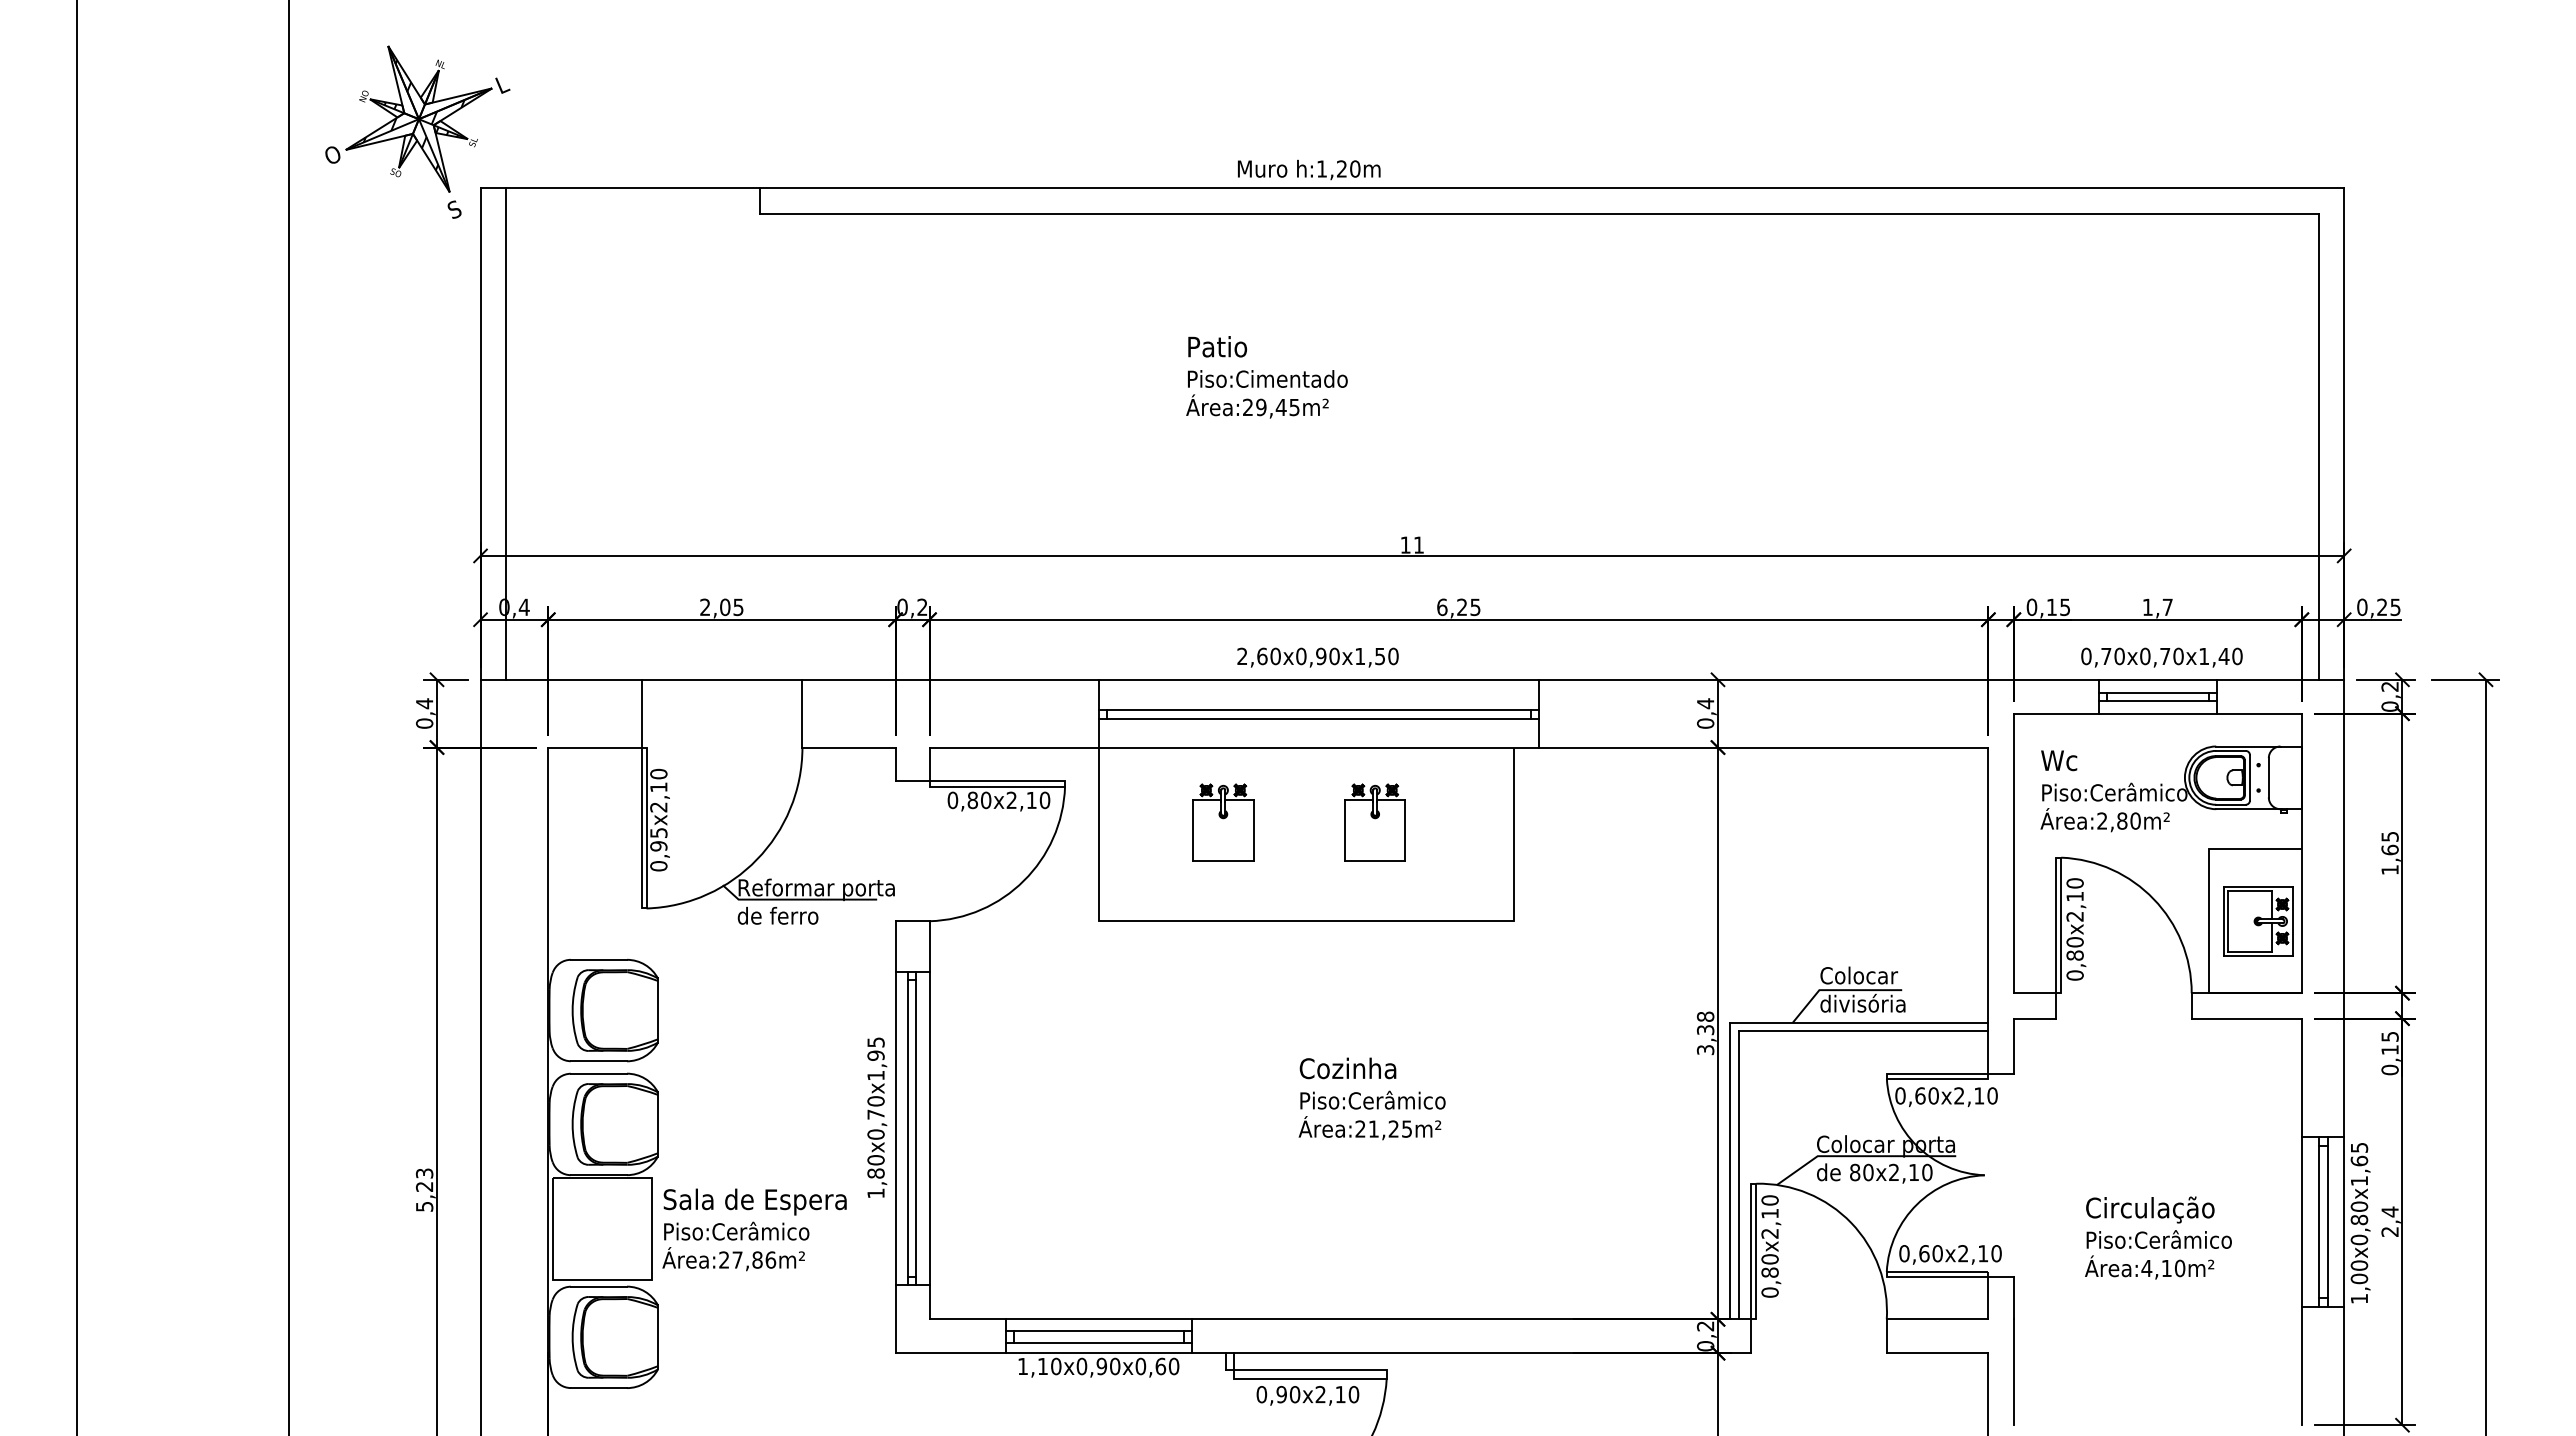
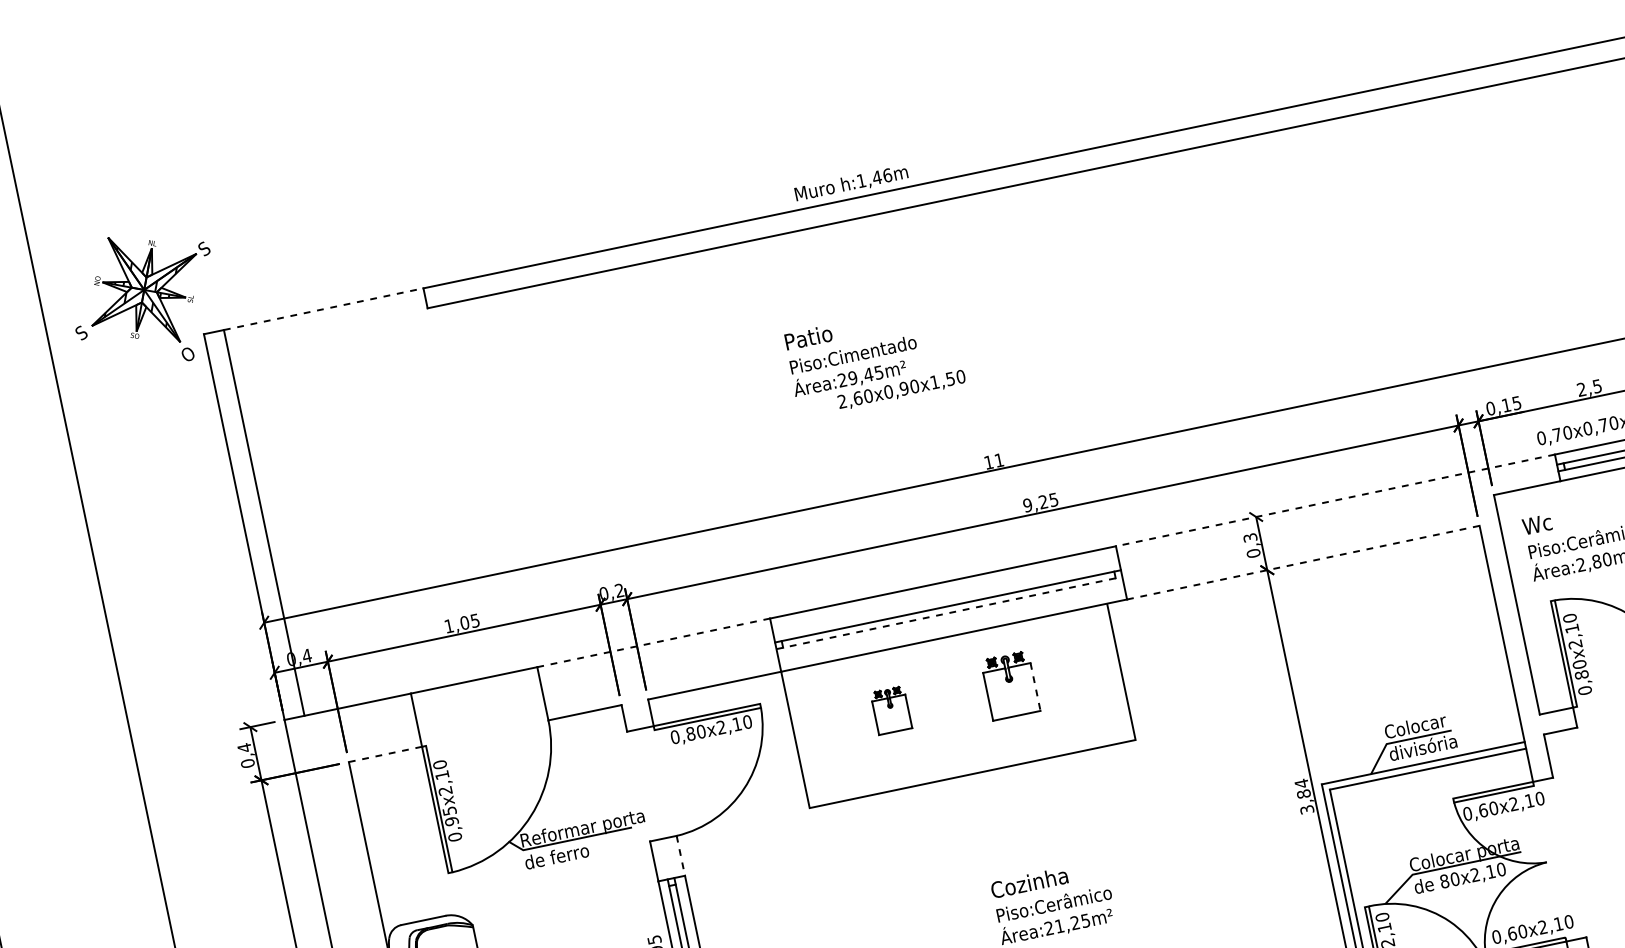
text: (502, 84) -> (204, 248), L -> S
text: (332, 155) -> (82, 332), O -> S
text: (1348, 168) -> (882, 176), h:1,20m -> h:1,46m
line: (633, 188) -> (324, 309), solid -> dashed
text: (455, 209) -> (187, 354), S -> O
text: (704, 606) -> (448, 625), 2,05 -> 1,05
text: (1442, 607) -> (1027, 505), 6,25 -> 9,25
text: (2157, 607) -> (1589, 388), 1,7 -> 2,5
text: (1317, 657) -> (901, 390), moved
line: (950, 679) -> (653, 642), solid -> dashed
line: (1818, 679) -> (1335, 500), solid -> dashed
text: (1705, 703) -> (1250, 537), 0,4 -> 0,3
line: (1319, 718) -> (949, 612), solid -> dashed
line: (594, 747) -> (385, 754), solid -> dashed
line: (1763, 747) -> (1302, 562), solid -> dashed
part: (1223, 822) -> (891, 710), size x0.7
line: (1405, 831) -> (1035, 687), solid -> dashed
line: (929, 947) -> (680, 856), solid -> dashed
text: (1705, 1023) -> (1302, 788), 3,38 -> 3,84

